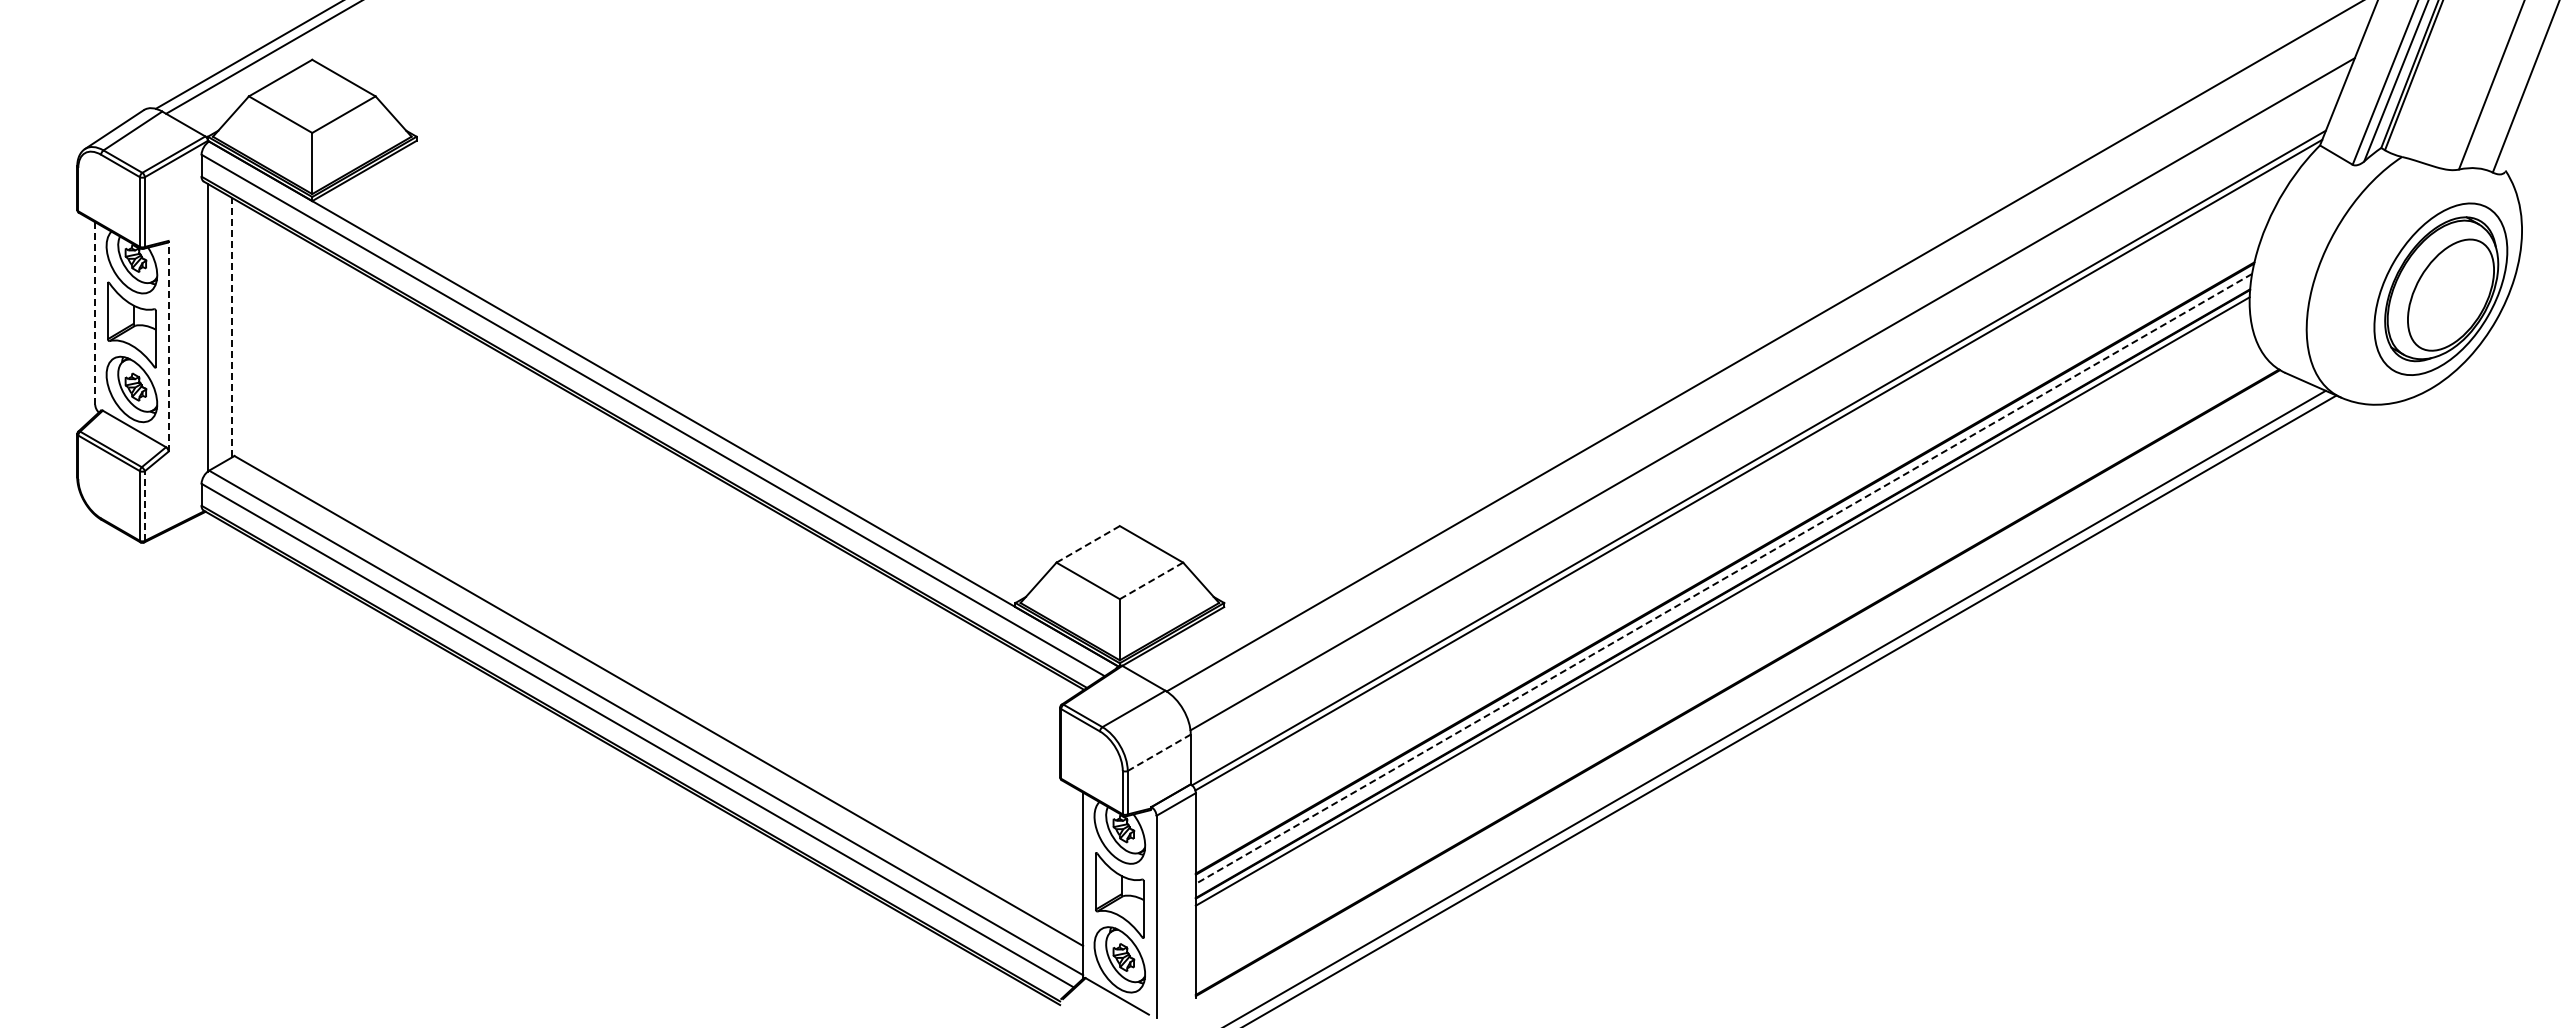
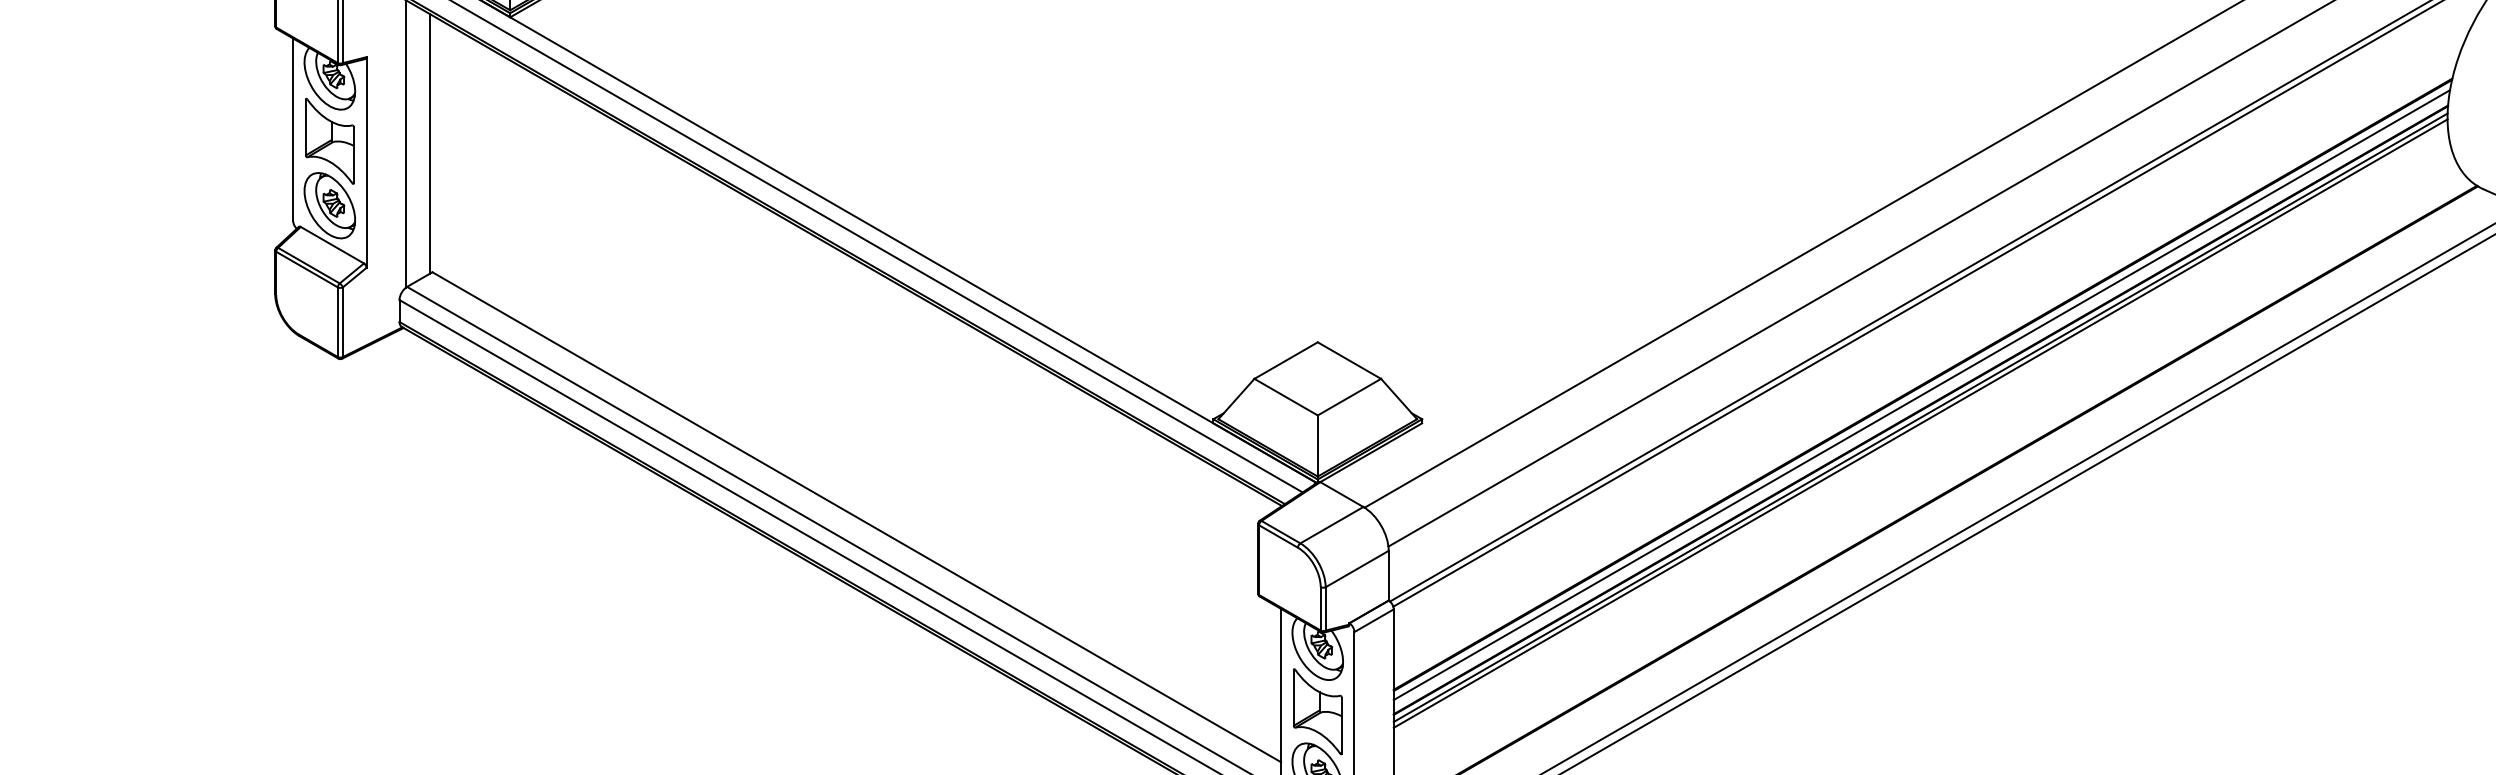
line: (95, 313) -> (293, 129), dashed -> solid
line: (232, 327) -> (430, 143), dashed -> solid
line: (168, 345) -> (366, 161), dashed -> solid
line: (144, 506) -> (342, 322), dashed -> solid
line: (1088, 544) -> (1286, 360), dashed -> solid
line: (1723, 578) -> (1921, 394), dashed -> solid
line: (1151, 580) -> (1349, 396), dashed -> solid
line: (1722, 607) -> (1920, 423), added
line: (1159, 752) -> (1357, 568), dashed -> solid

